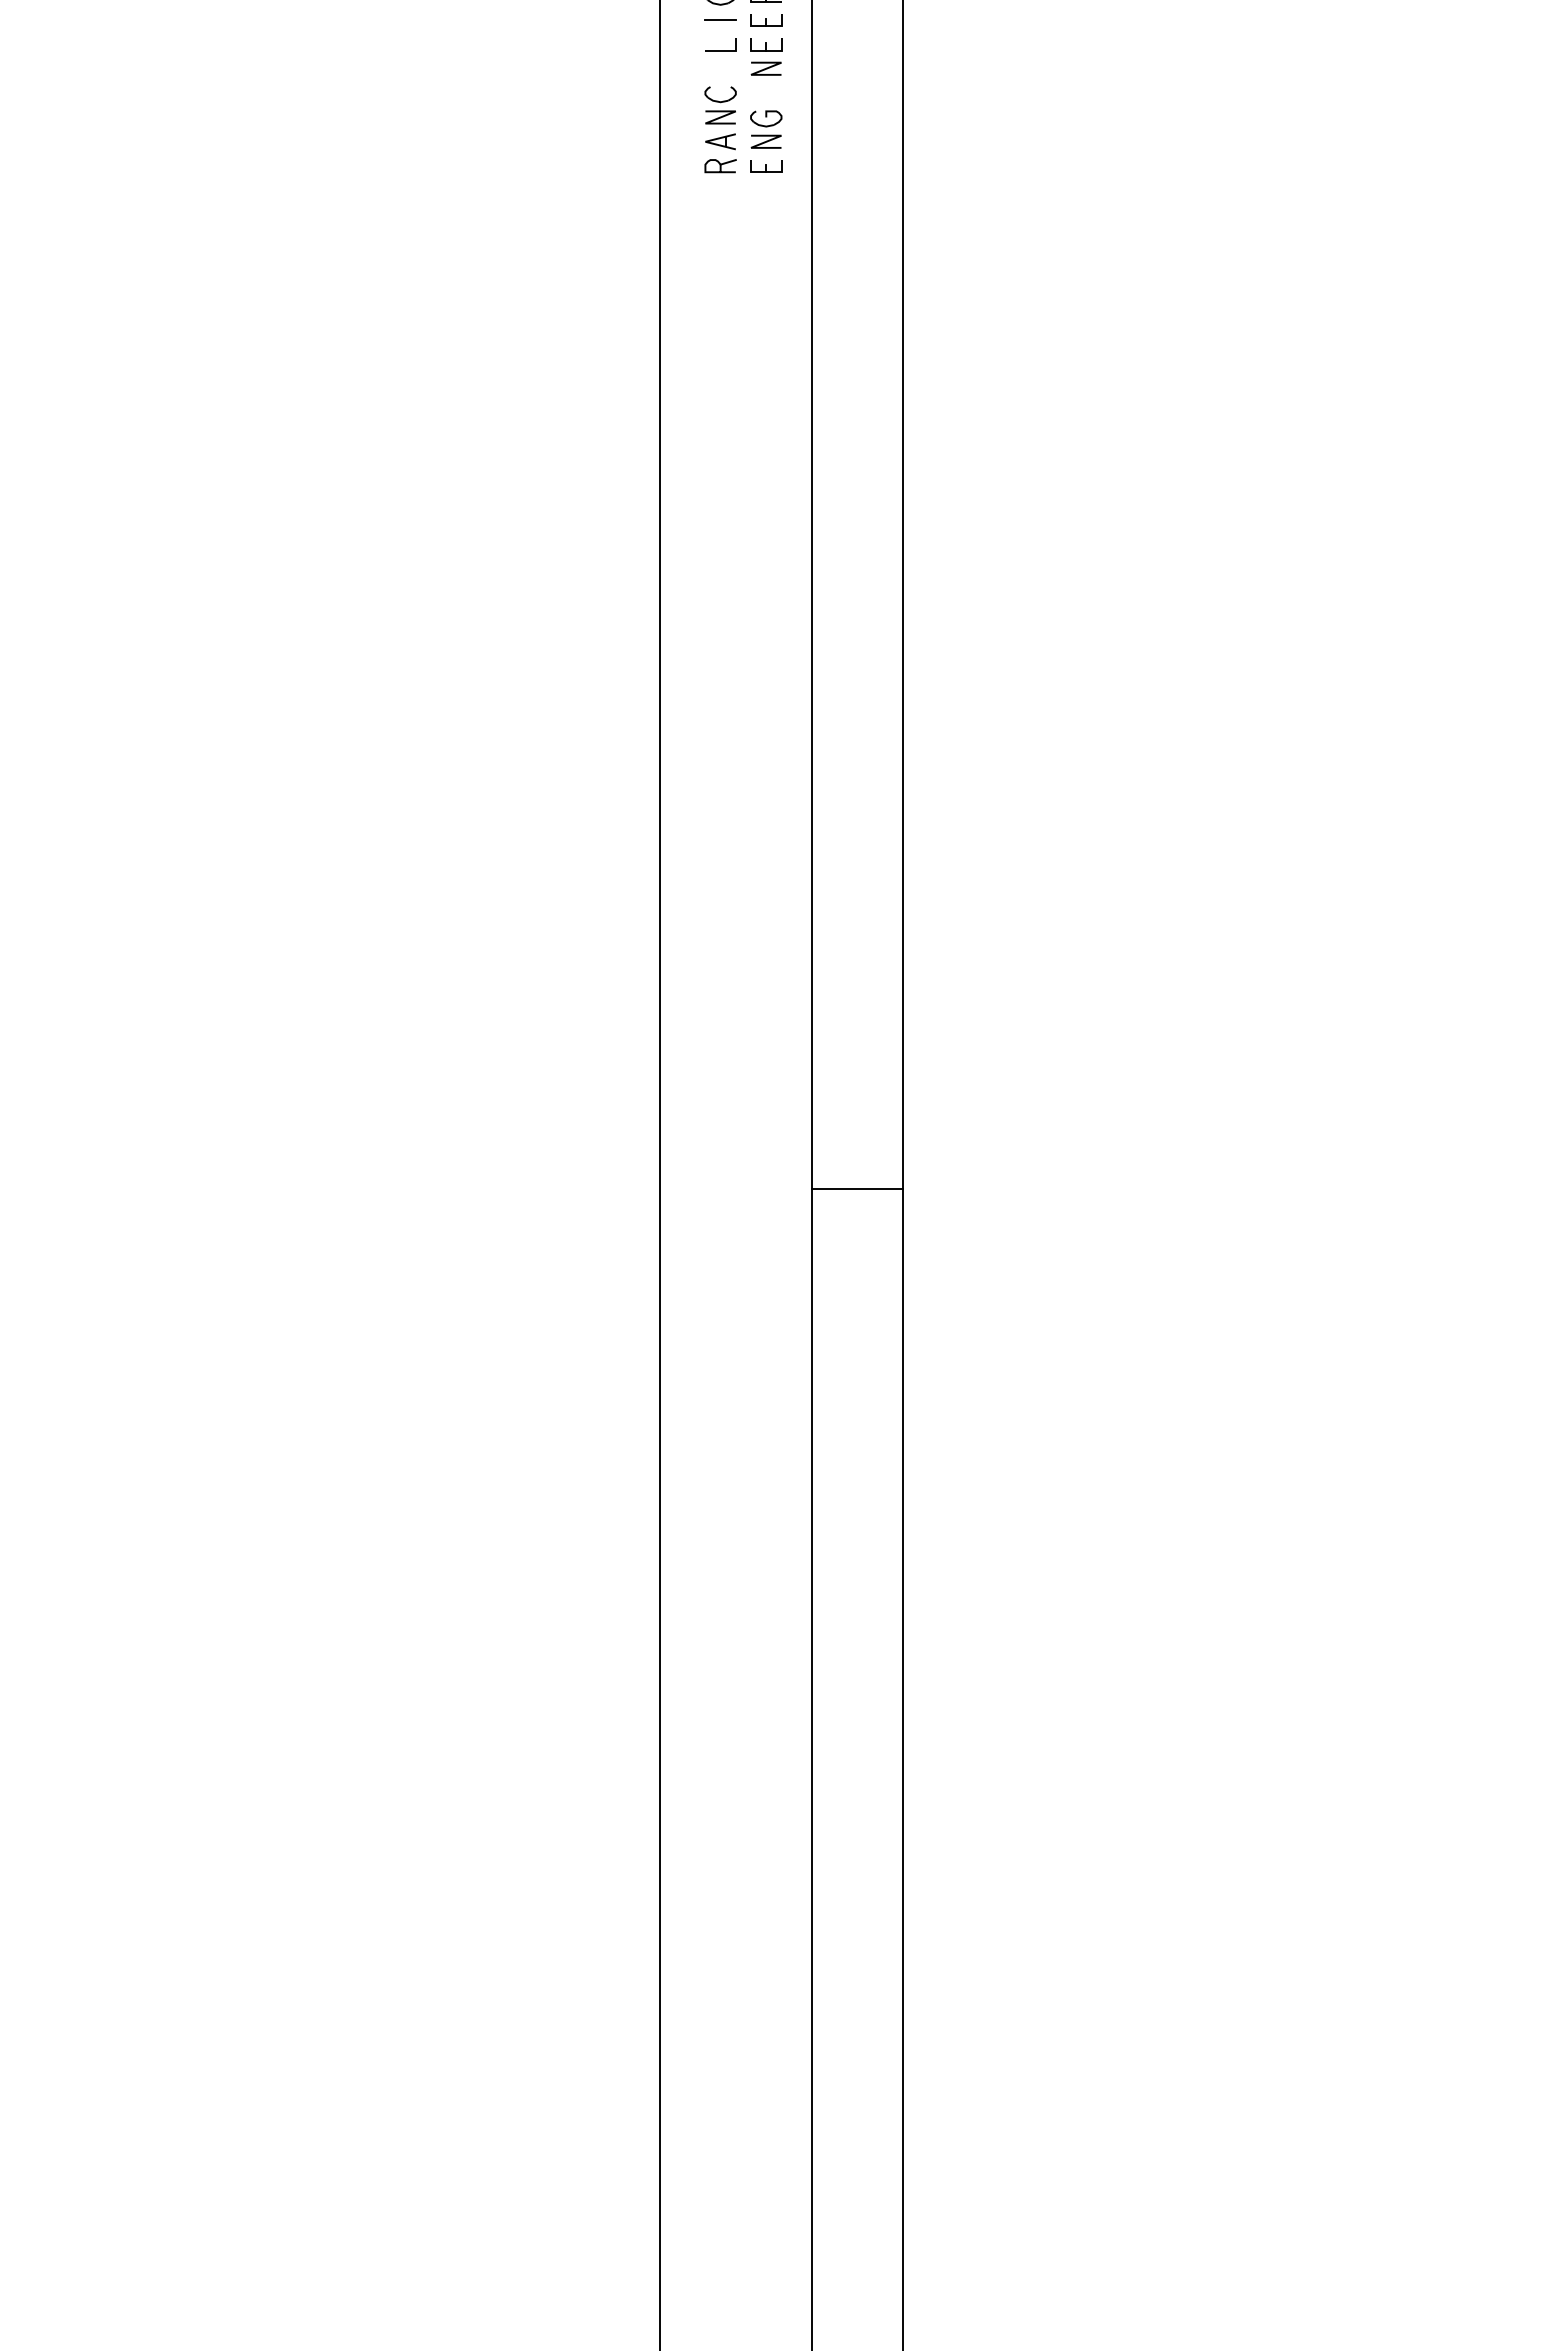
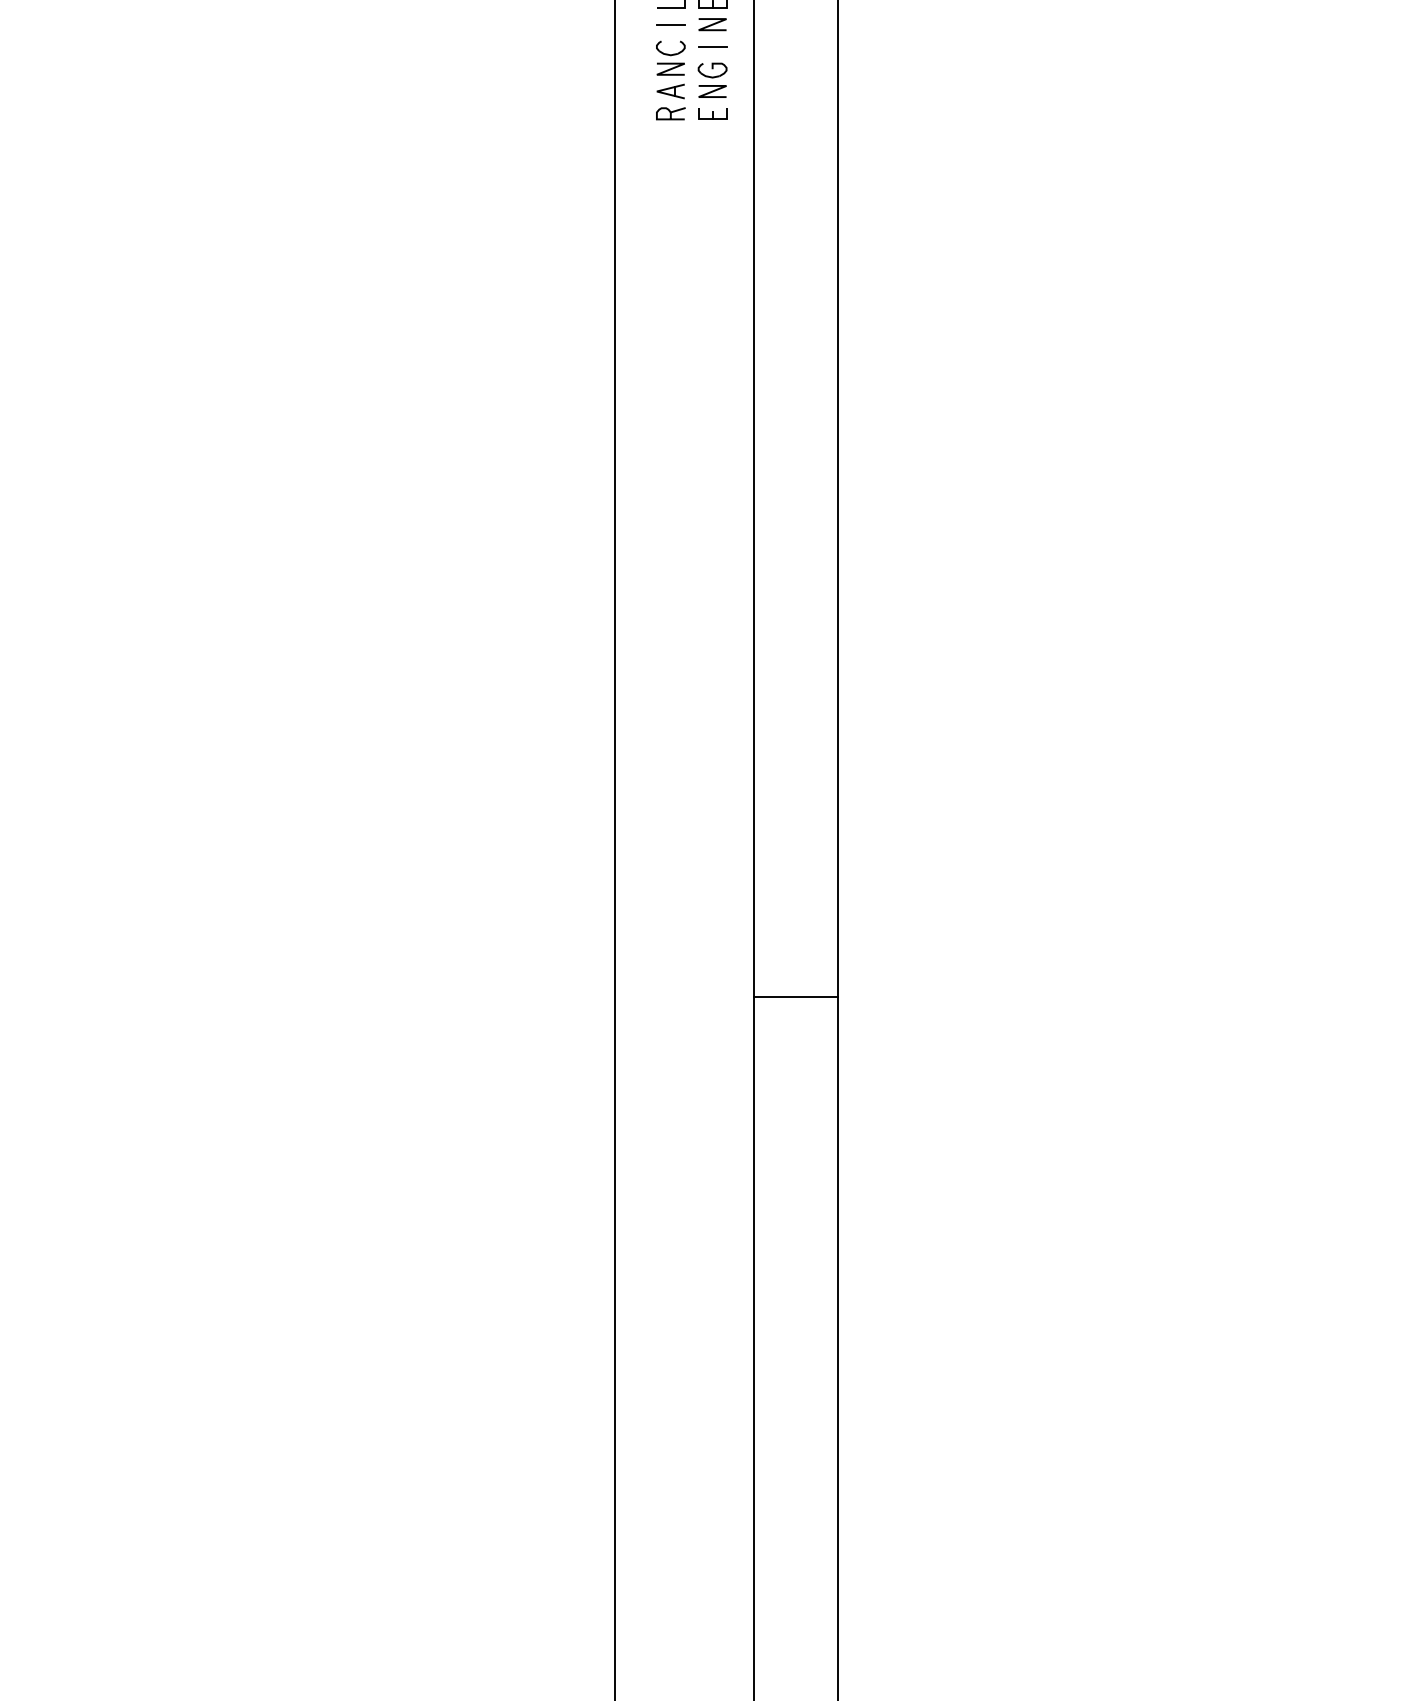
line: (720, 68) -> (670, 24), added
line: (766, 93) -> (712, 47), added
line: (857, 1188) -> (796, 996), moved

